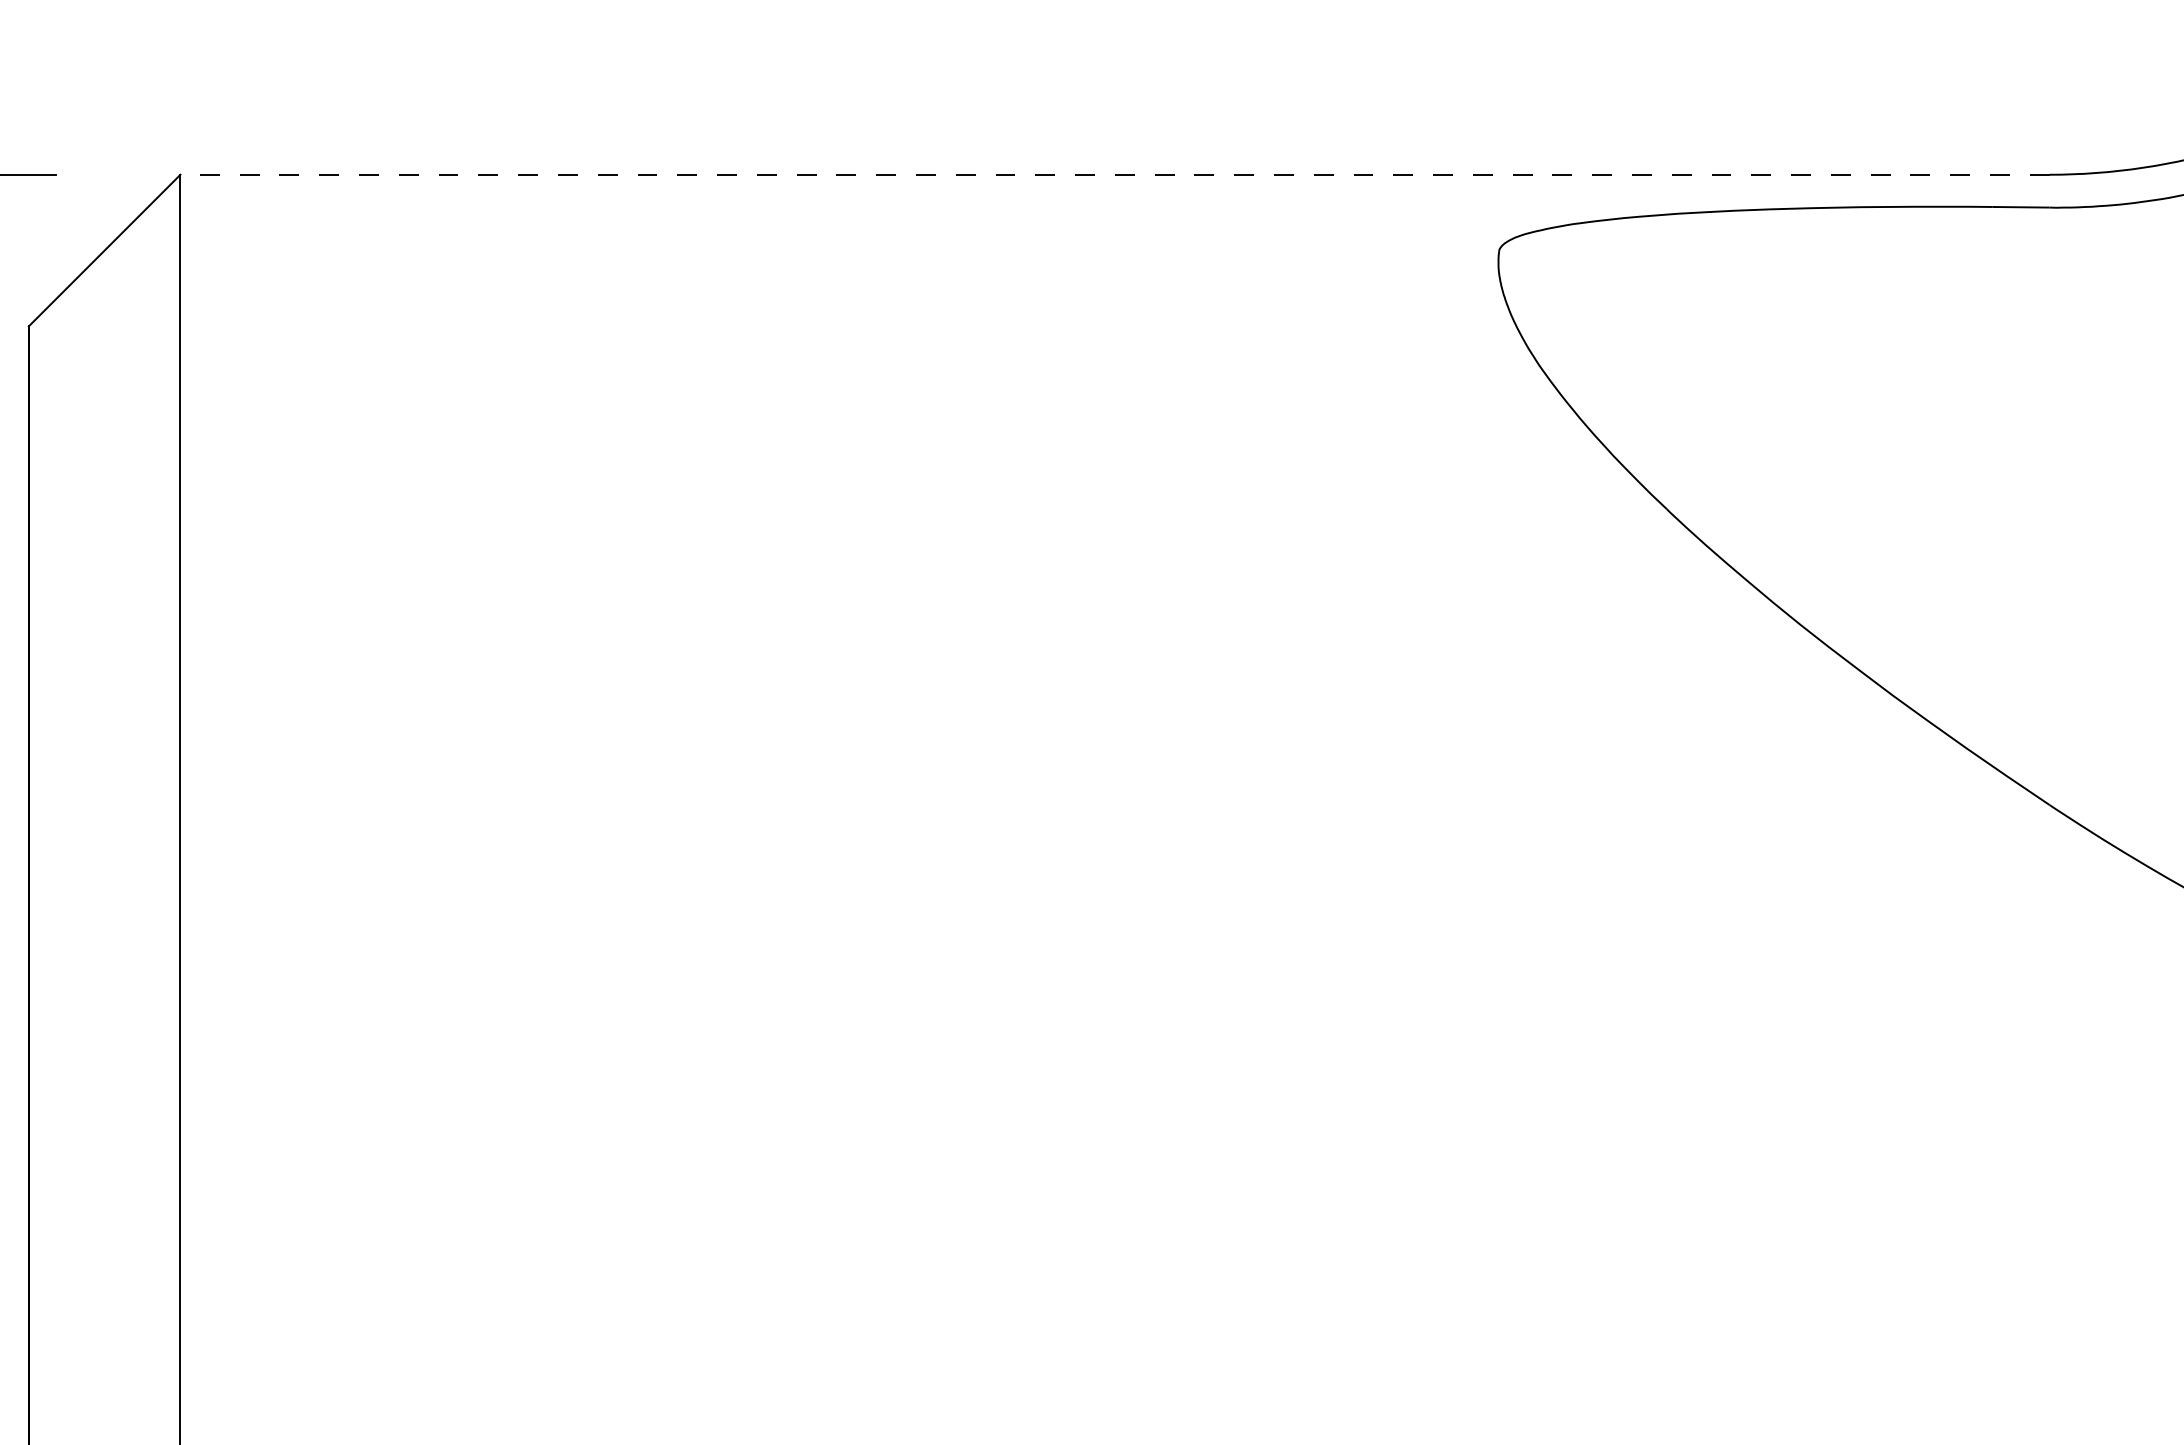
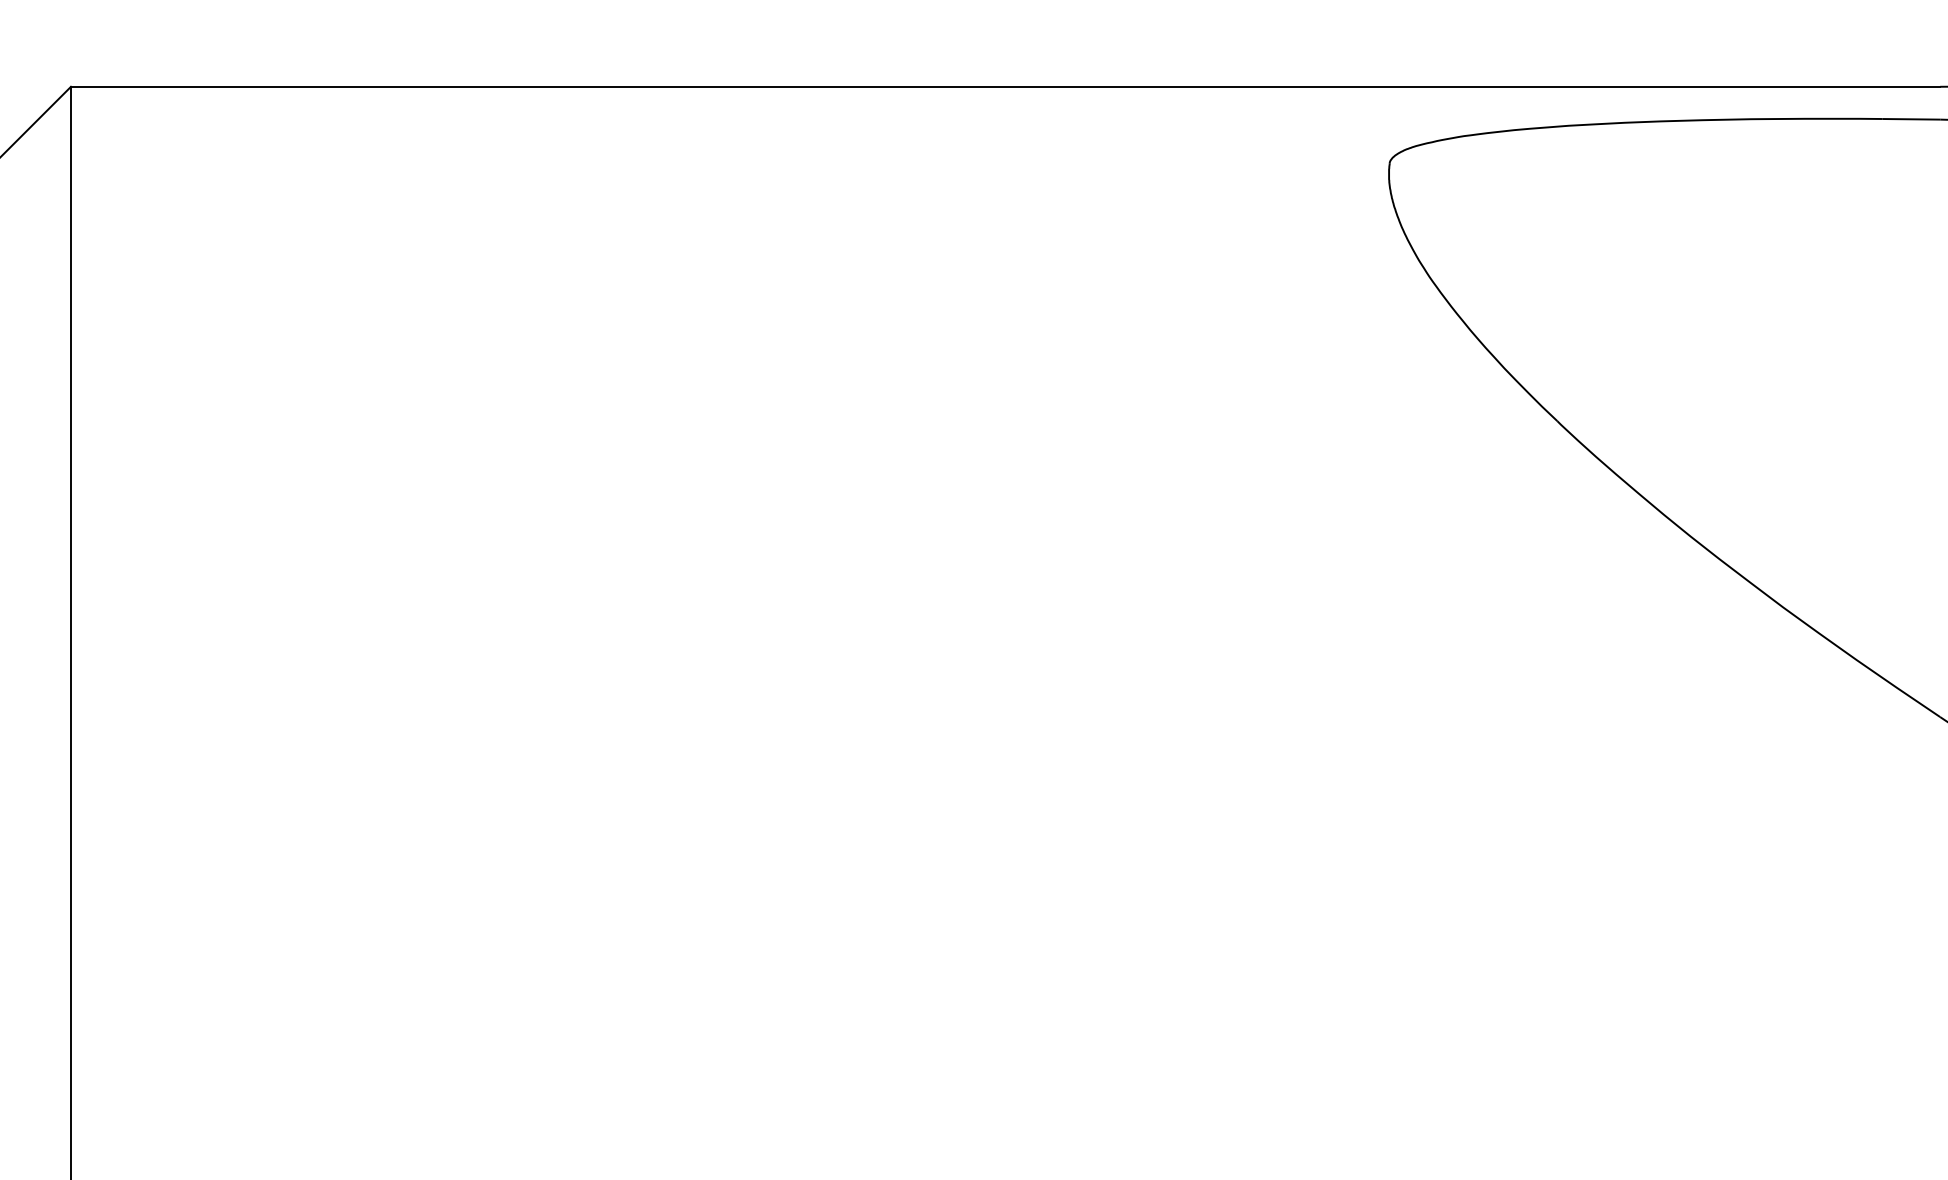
line: (1115, 174) -> (1006, 86), dashed -> solid

